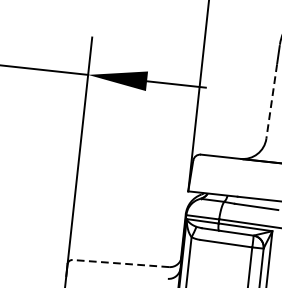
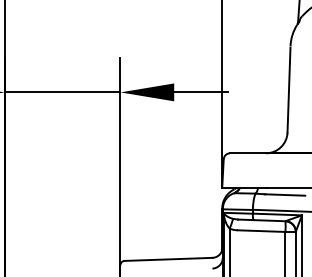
line: (271, 101) -> (288, 98), dashed -> solid
line: (120, 263) -> (168, 259), dashed -> solid

